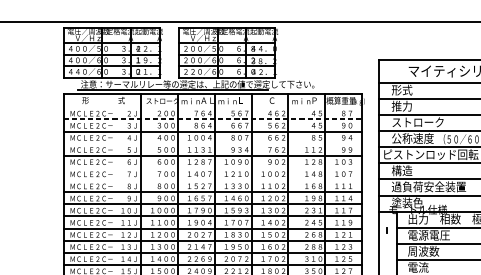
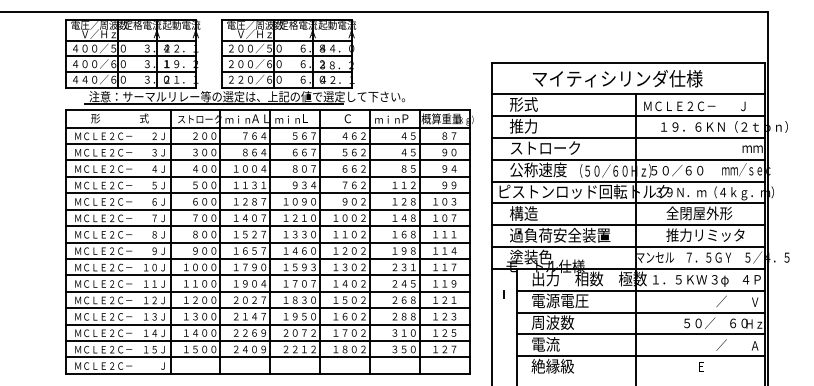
line: (212, 107) -> (267, 127), added
line: (212, 119) -> (267, 144), dashed -> solid
line: (212, 143) -> (267, 176), added
line: (212, 167) -> (267, 209), added
line: (212, 180) -> (267, 226), added

